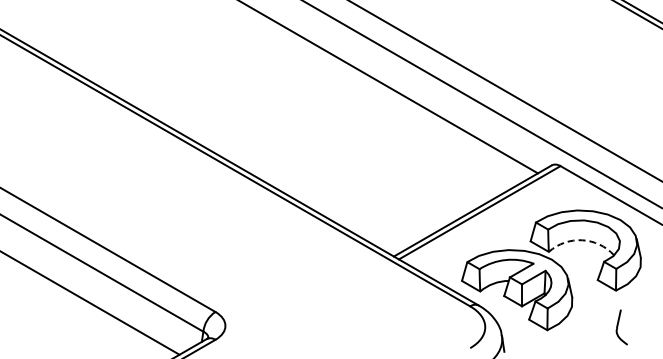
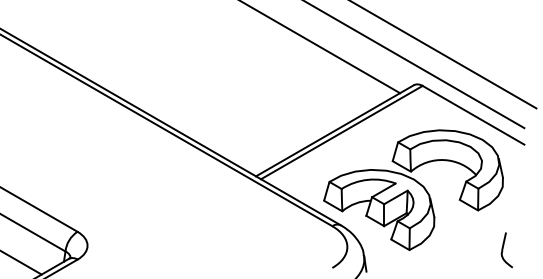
arc: (582, 240) -> (444, 160), dashed -> solid
part: (621, 327) -> (506, 250), moved

